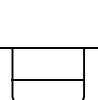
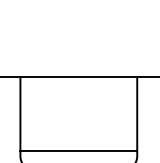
line: (48, 79) -> (79, 150), moved

